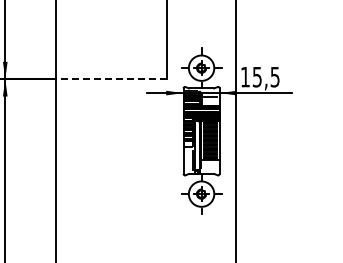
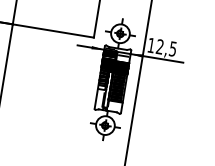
text: (257, 76) -> (160, 46), 15,5 -> 12,5
line: (111, 79) -> (53, 31), dashed -> solid

